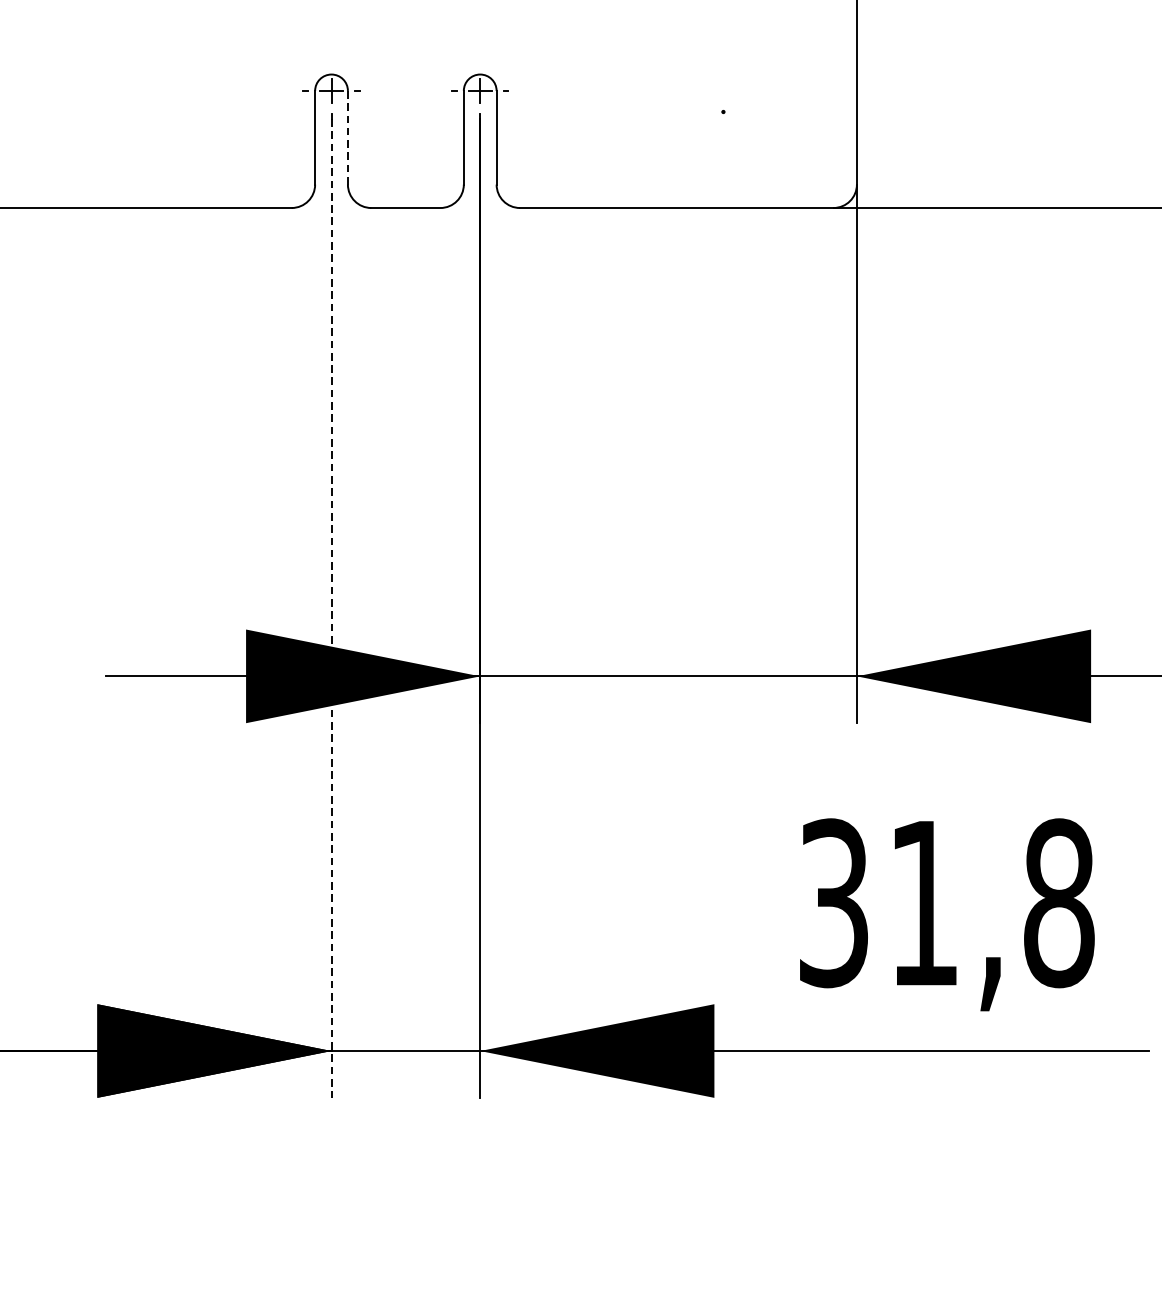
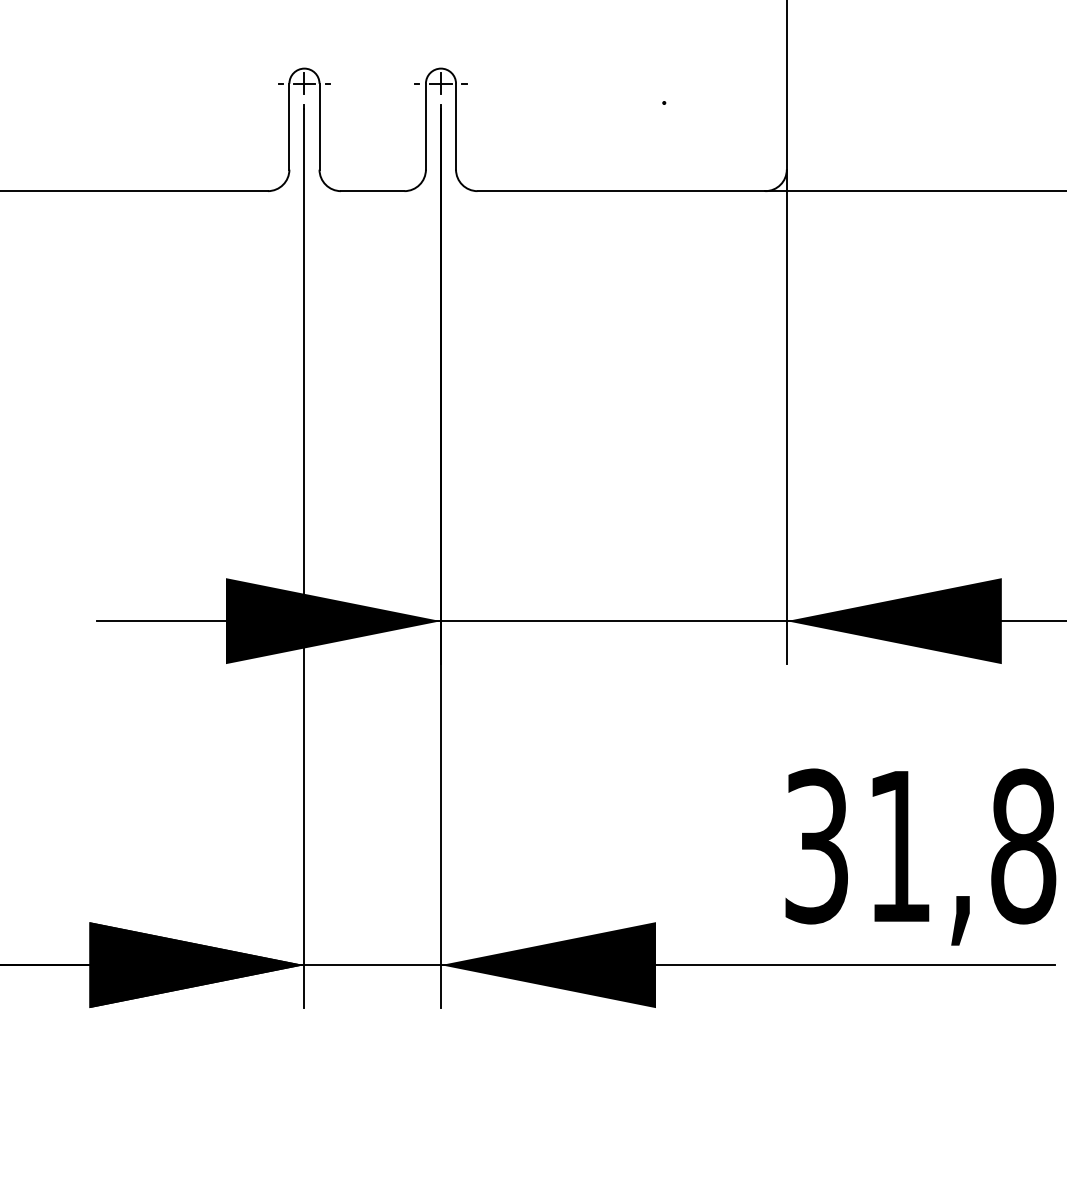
line: (347, 137) -> (319, 126), dashed -> solid
line: (331, 609) -> (304, 559), dashed -> solid
text: (946, 914) -> (920, 856), moved

